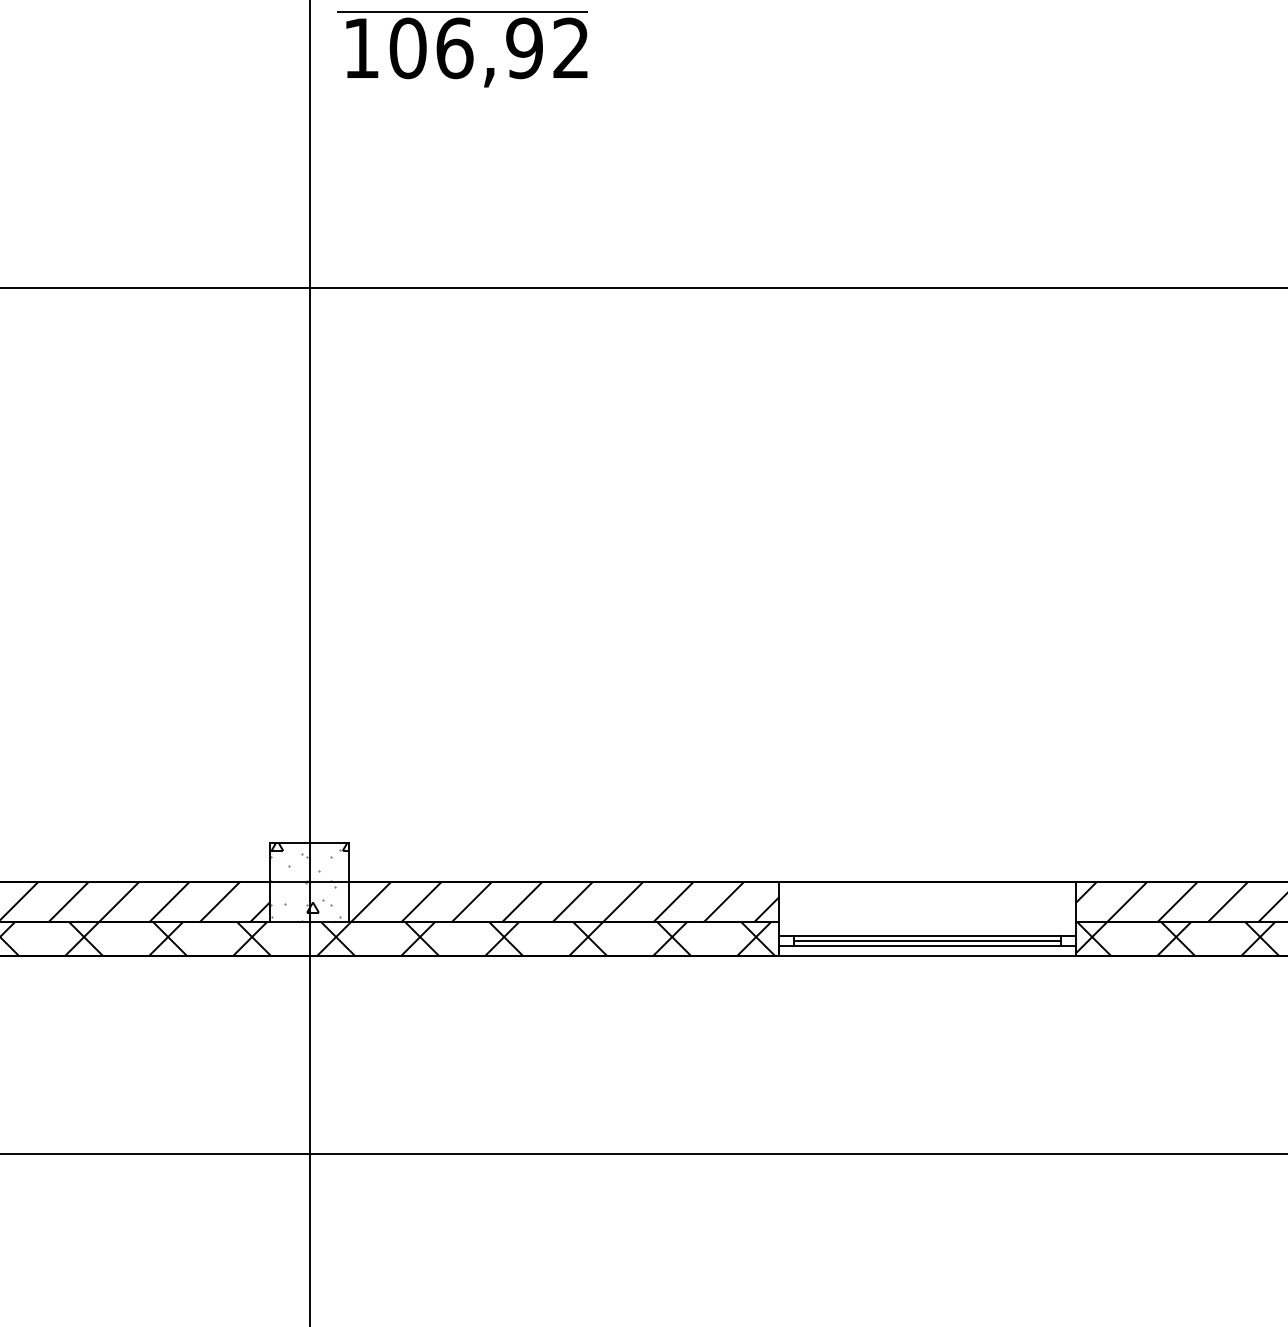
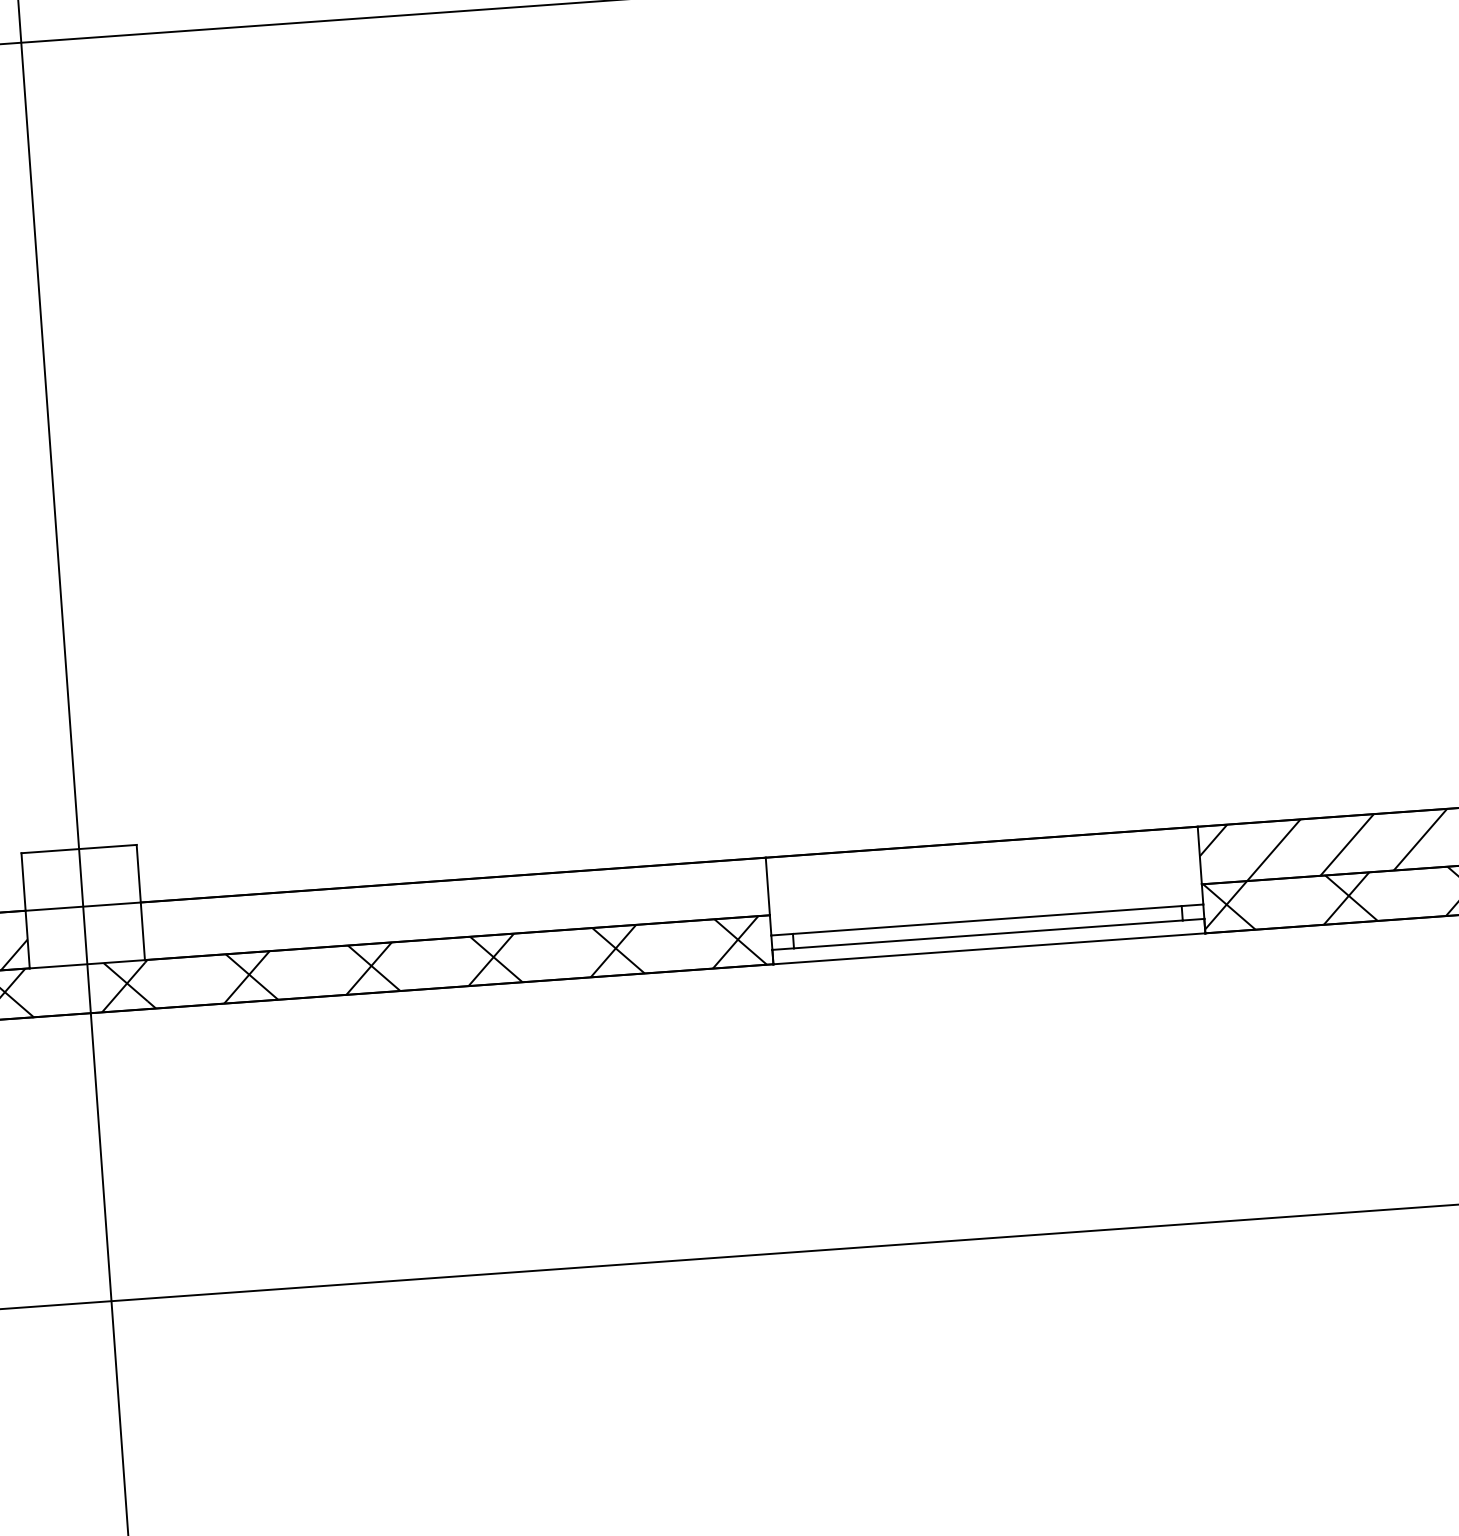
hatch: (310, 881) -> (84, 905), removed
hatch: (565, 901) -> (456, 907), removed
line: (927, 940) -> (987, 926), removed

